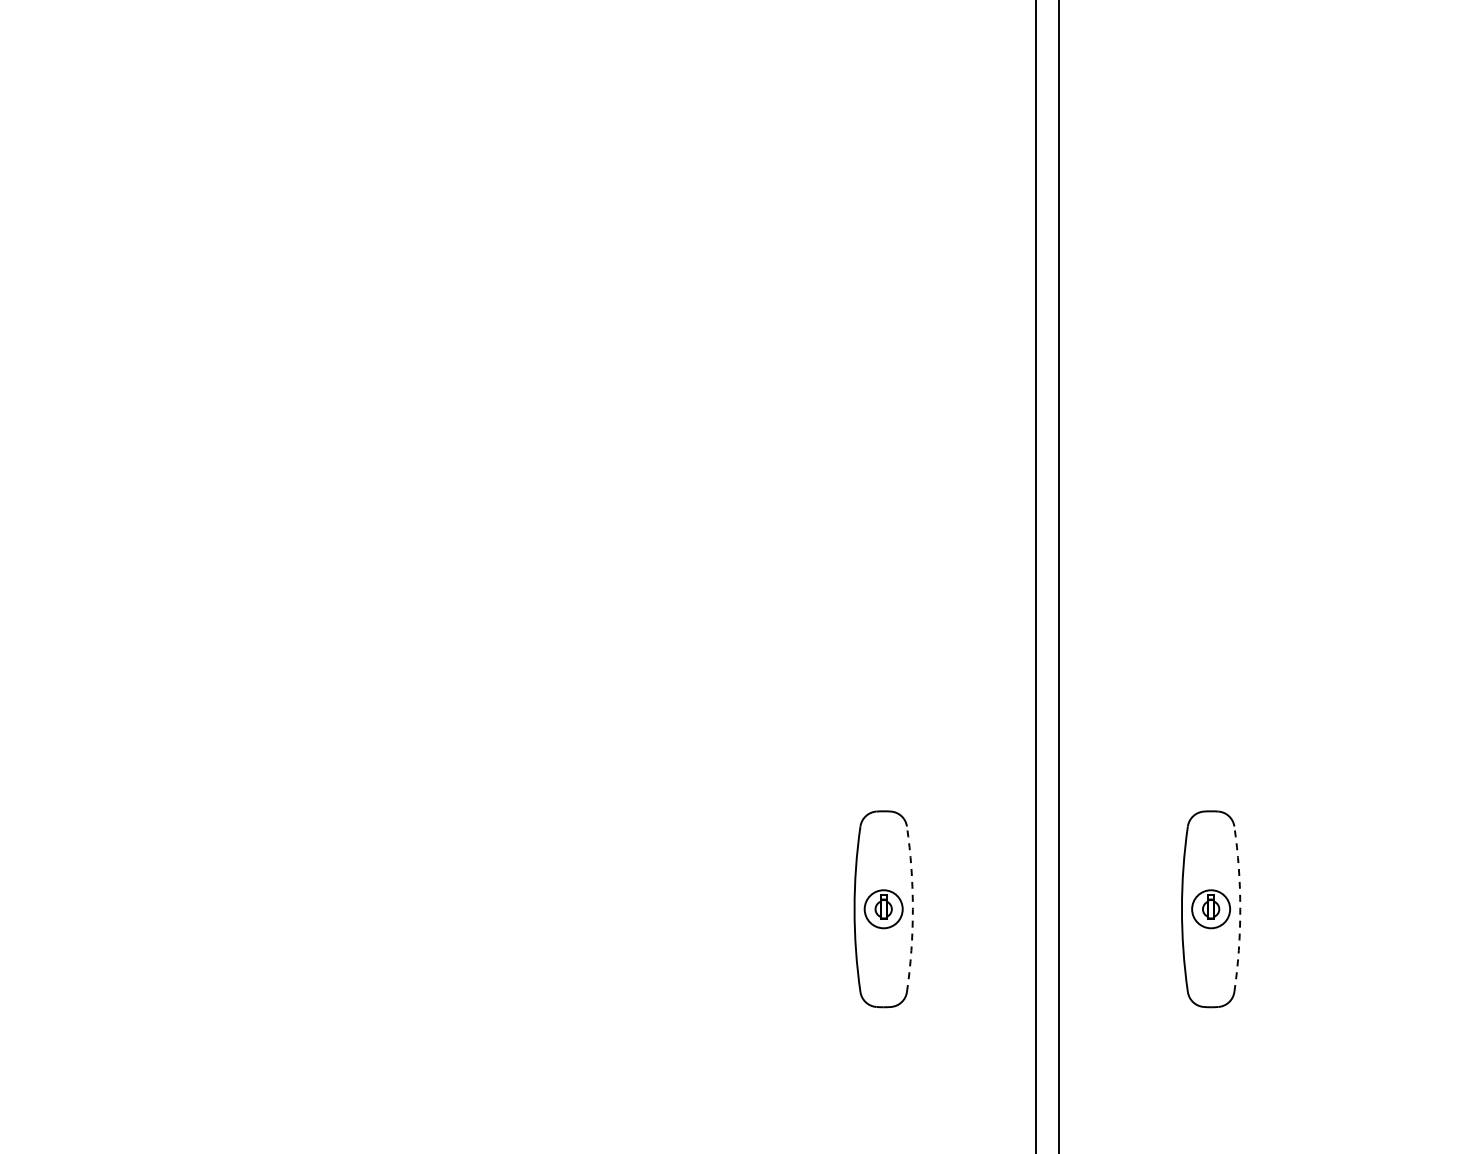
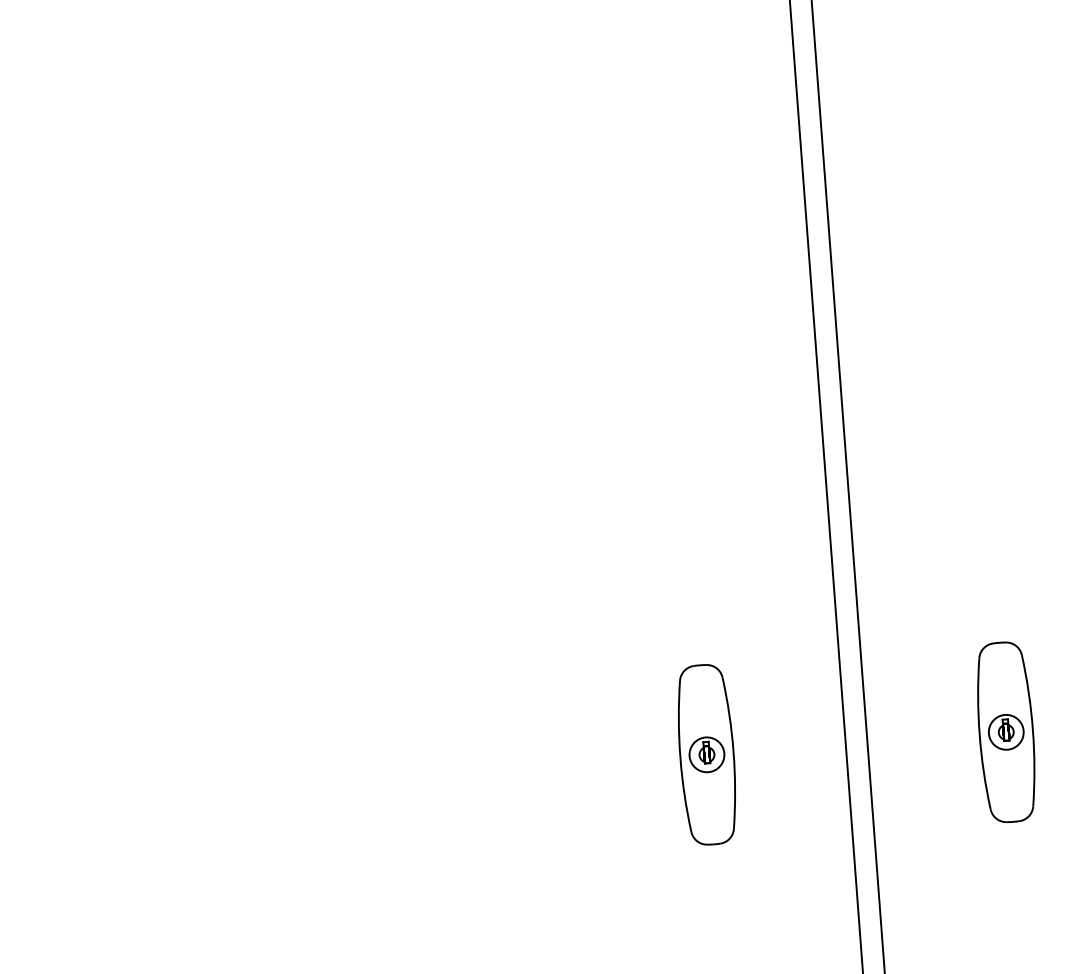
arc: (912, 909) -> (733, 753), dashed -> solid
arc: (1240, 909) -> (1033, 730), dashed -> solid

